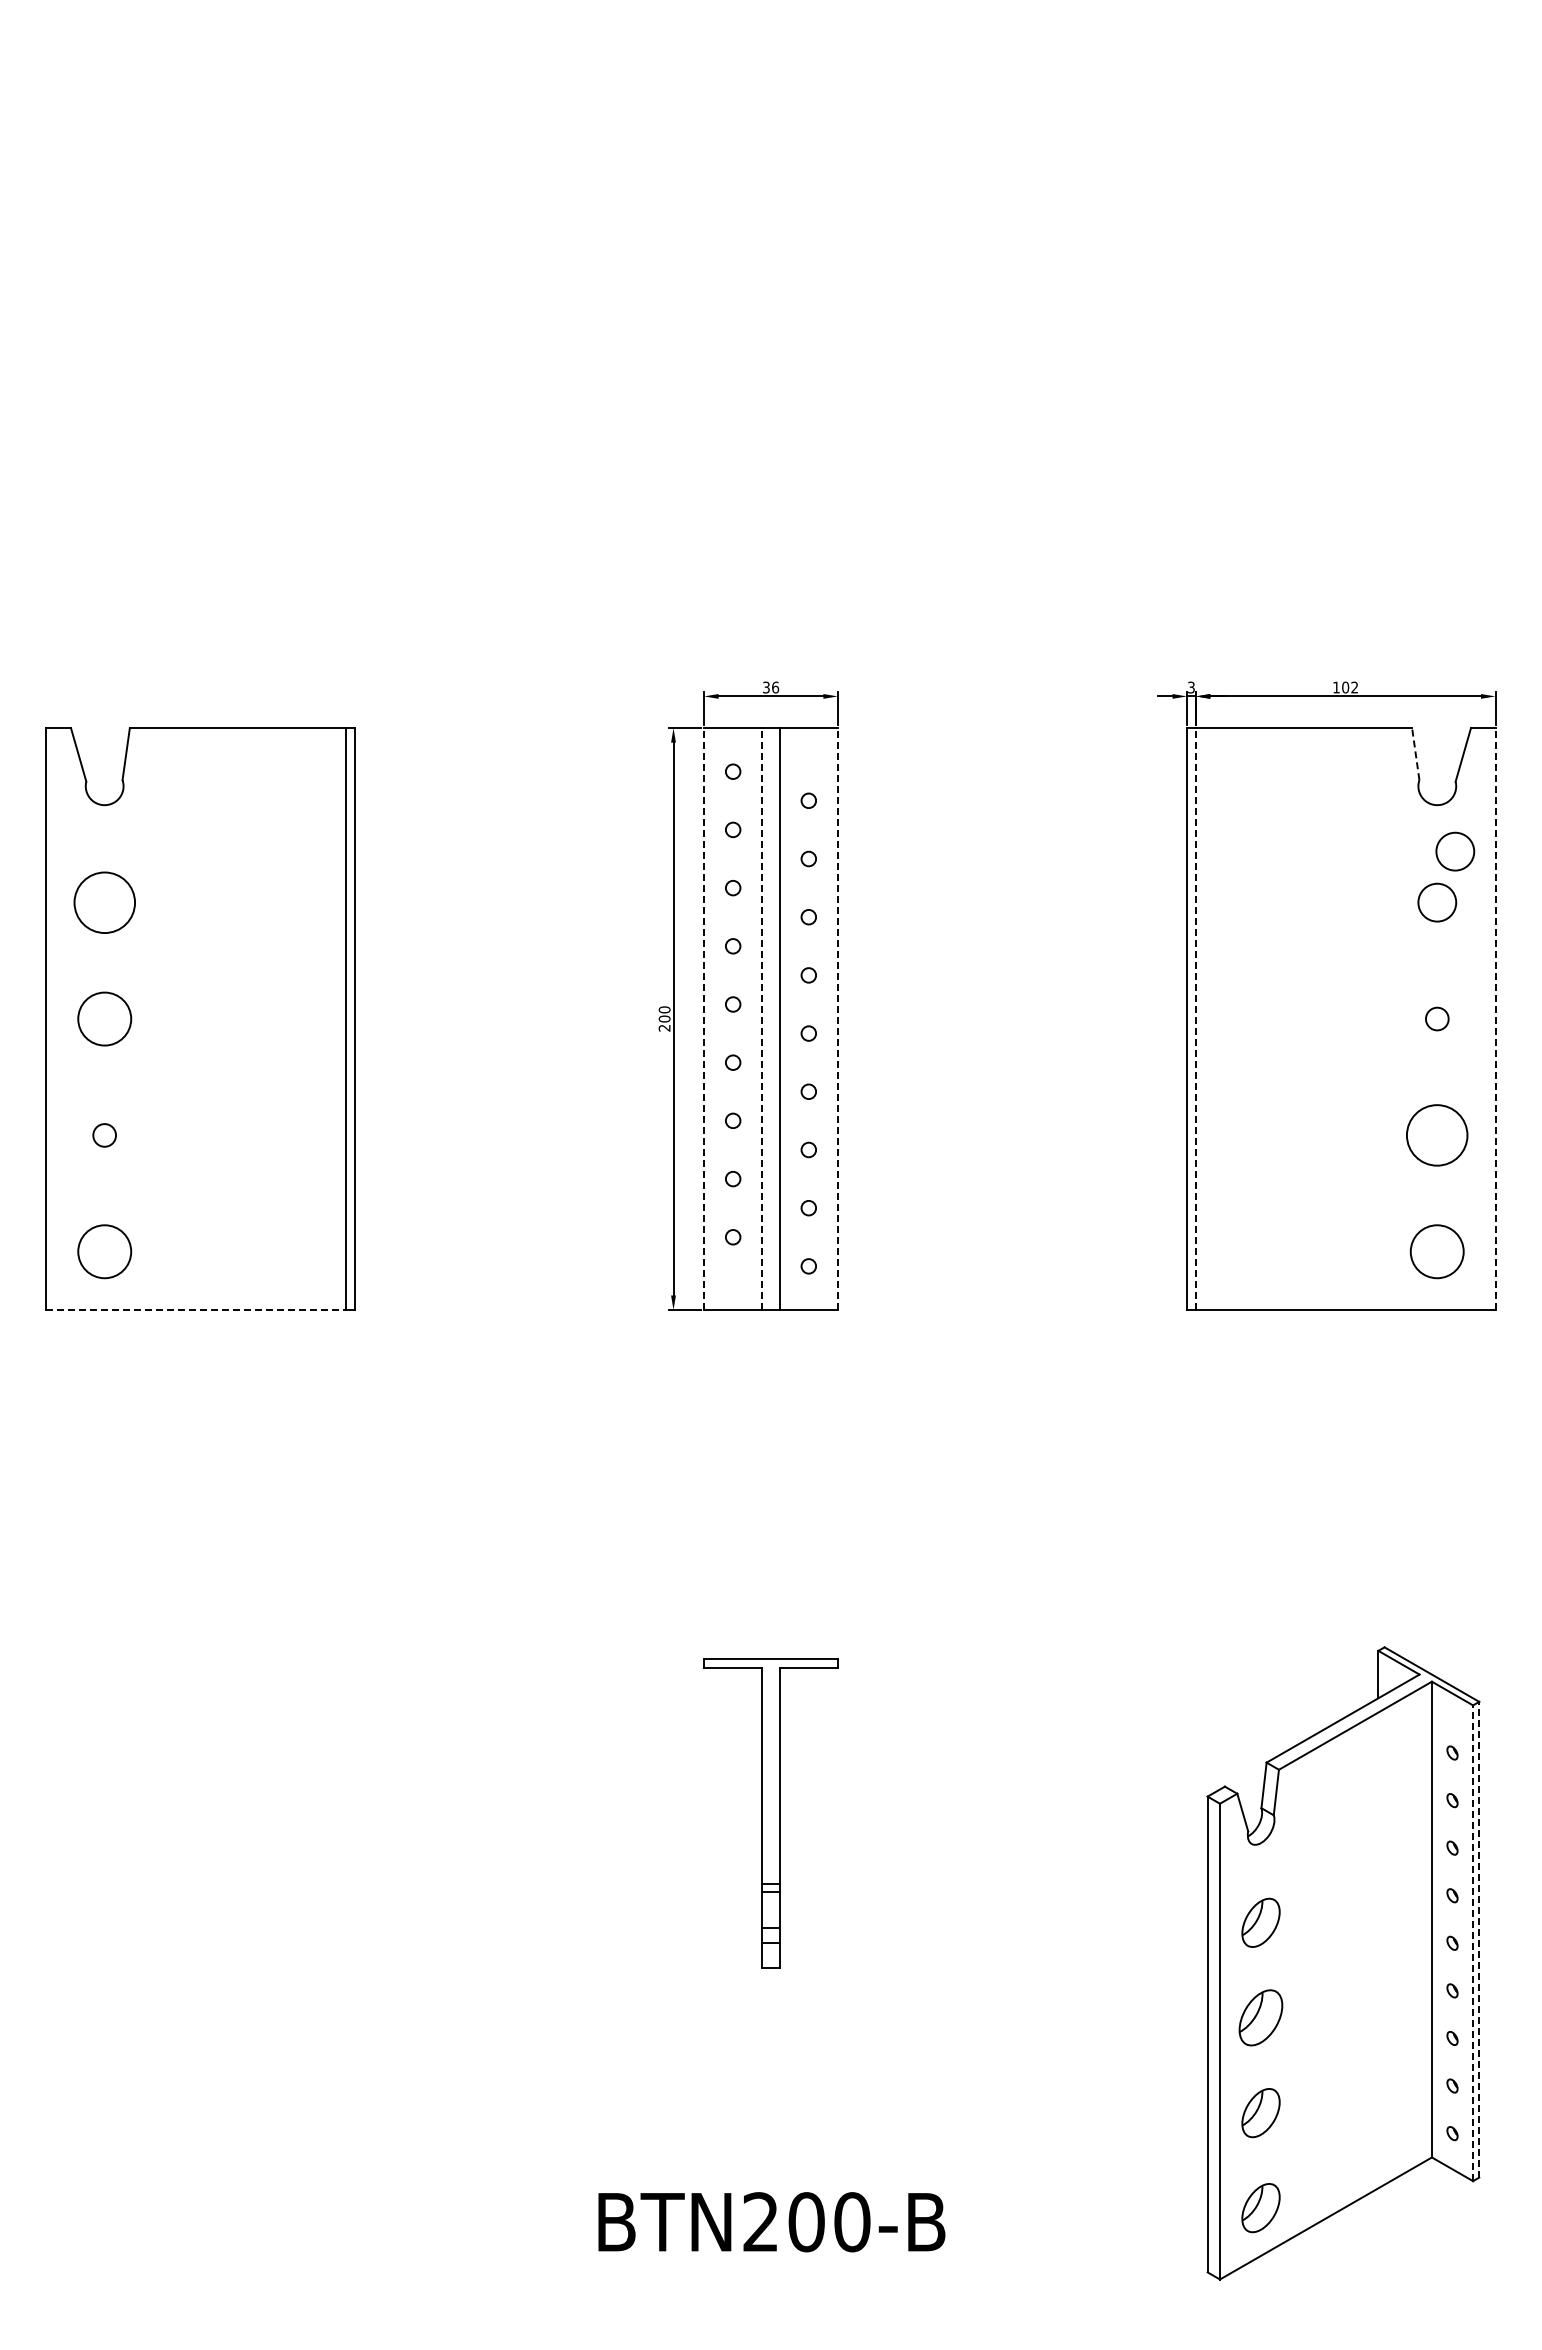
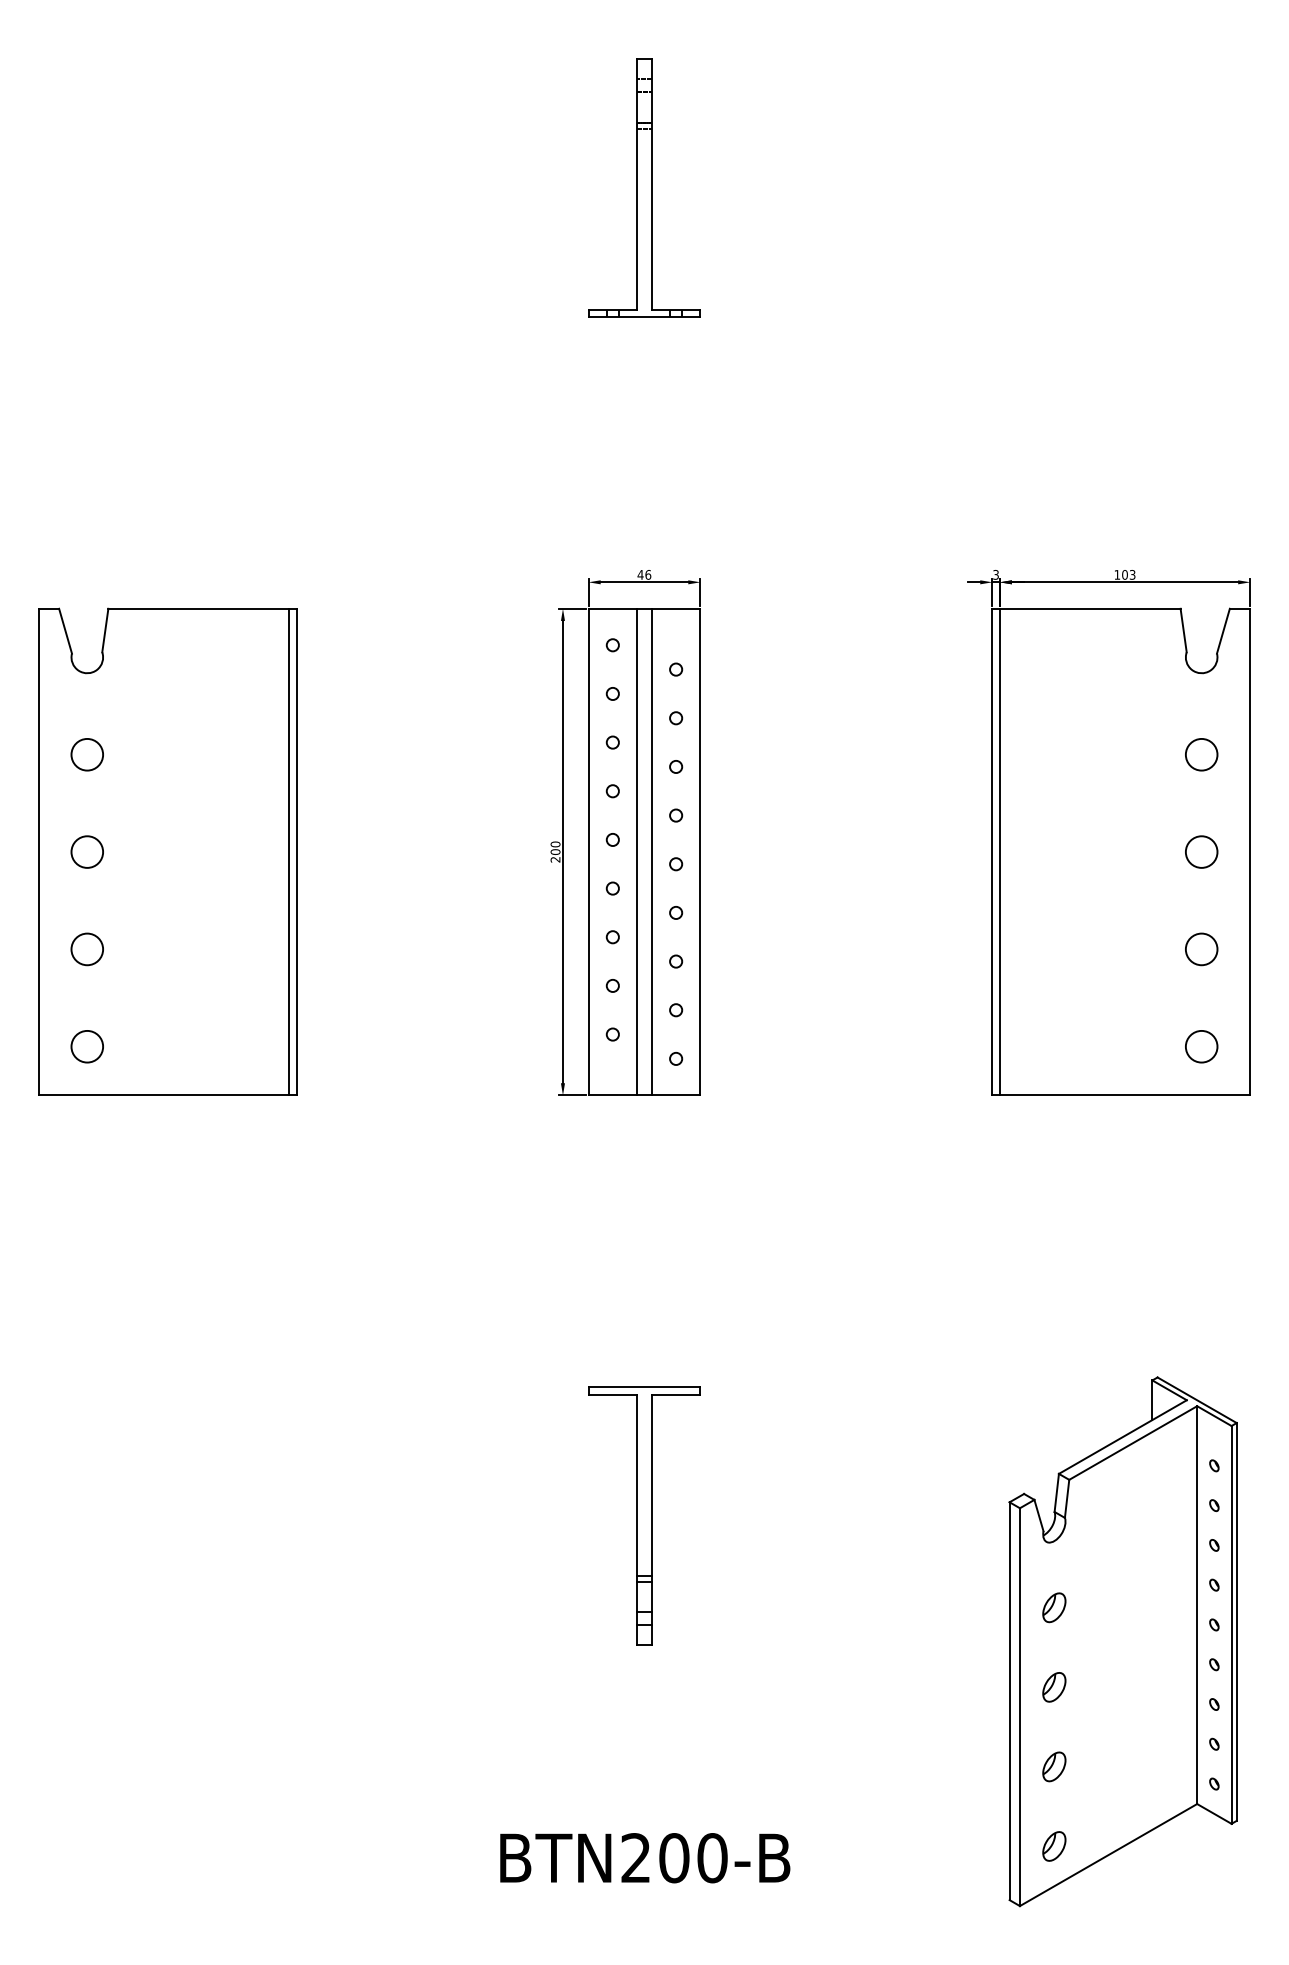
part: (770, 224) -> (644, 187), added
text: (766, 687) -> (640, 574), 36 -> 46
text: (1354, 687) -> (1132, 574), 102 -> 103
line: (1415, 753) -> (1183, 630), dashed -> solid
circle: (1455, 851) -> (1216, 711), removed
circle: (104, 902) -> (87, 754), size x0.62
circle: (104, 1018) -> (87, 851), size x0.71
circle: (1437, 1018) -> (1201, 851), size x1.67
line: (704, 1019) -> (588, 852), dashed -> solid
line: (762, 1019) -> (637, 852), dashed -> solid
line: (837, 1019) -> (700, 852), dashed -> solid
line: (1195, 1019) -> (999, 852), dashed -> solid
line: (1495, 1019) -> (1250, 852), dashed -> solid
circle: (104, 1135) -> (87, 949), size x1.67
circle: (1437, 1135) -> (1201, 949), size x0.62
circle: (104, 1251) -> (87, 1046), size x0.71
circle: (1437, 1251) -> (1201, 1046), size x0.71
line: (196, 1310) -> (164, 1095), dashed -> solid
part: (1261, 1922) -> (1054, 1607), size x0.71
line: (1479, 1939) -> (1236, 1621), dashed -> solid
line: (1473, 1943) -> (1231, 1625), dashed -> solid
part: (1261, 2017) -> (1054, 1686), size x0.62
part: (1261, 2112) -> (1054, 1766), size x0.71
part: (1261, 2208) -> (1054, 1846), size x0.71

